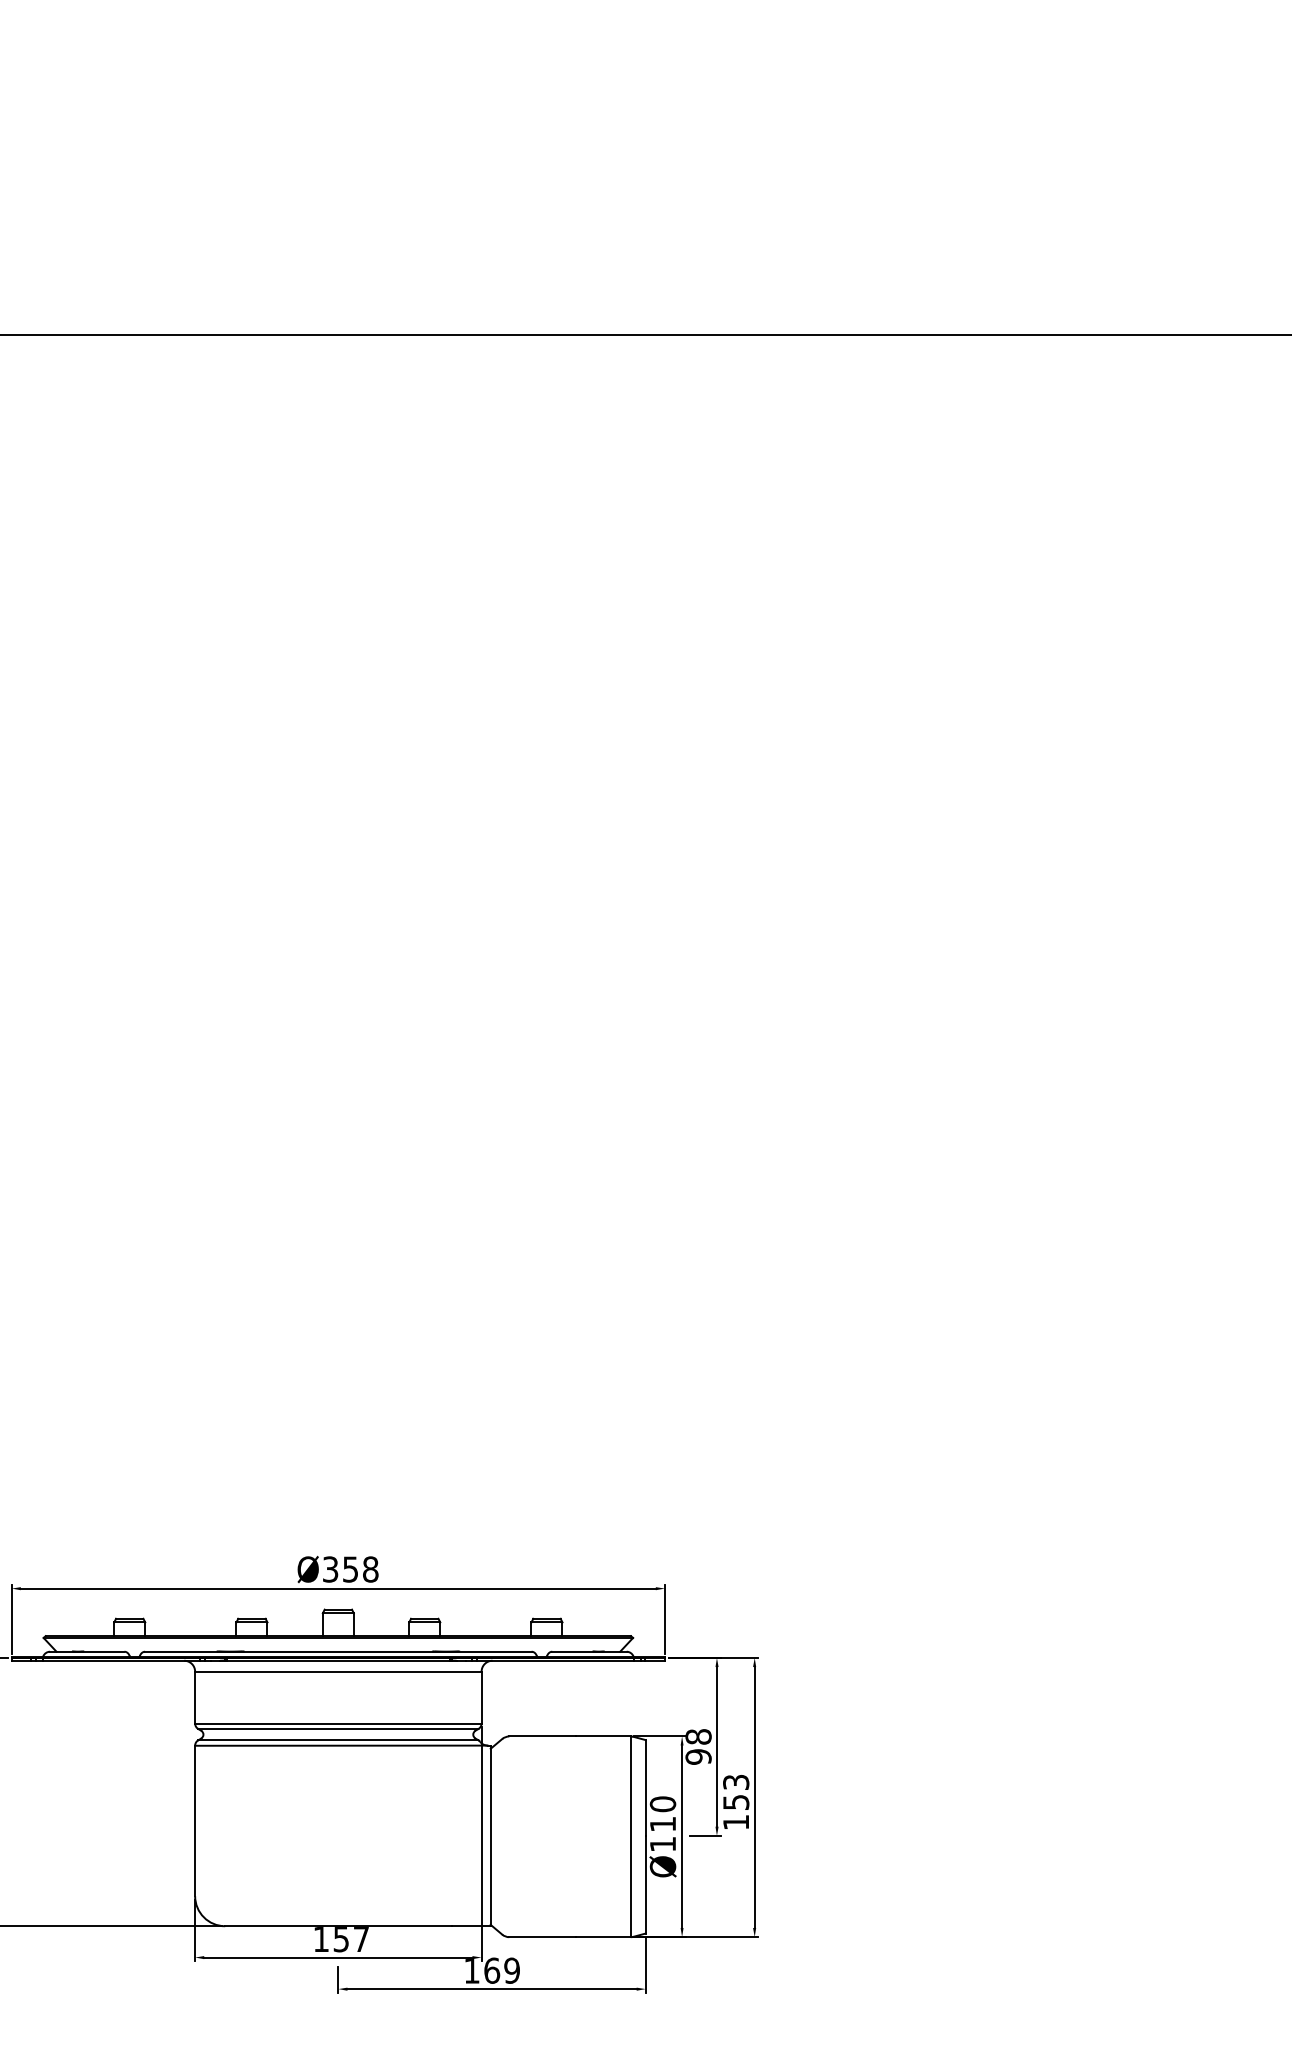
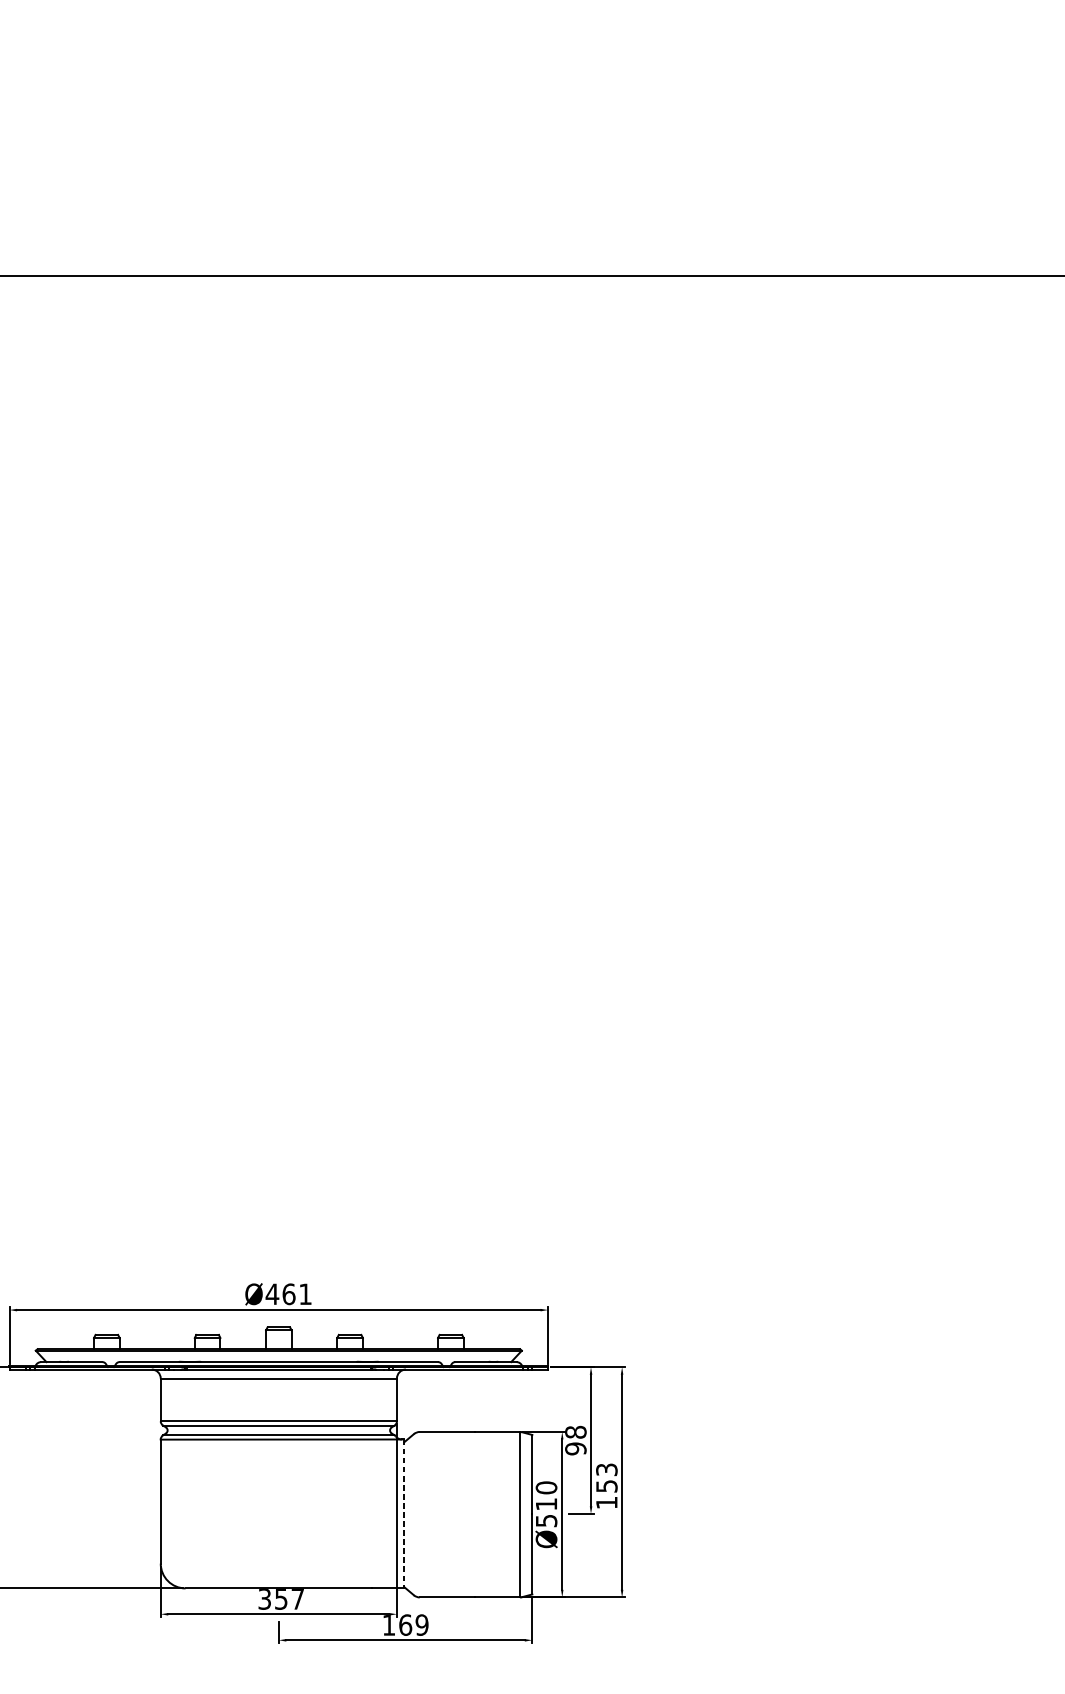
text: (350, 1569) -> (288, 1294), Ø358 -> Ø461
line: (490, 1836) -> (404, 1514), solid -> dashed
text: (663, 1844) -> (546, 1521), Ø110 -> Ø510
text: (320, 1939) -> (264, 1599), 157 -> 357

